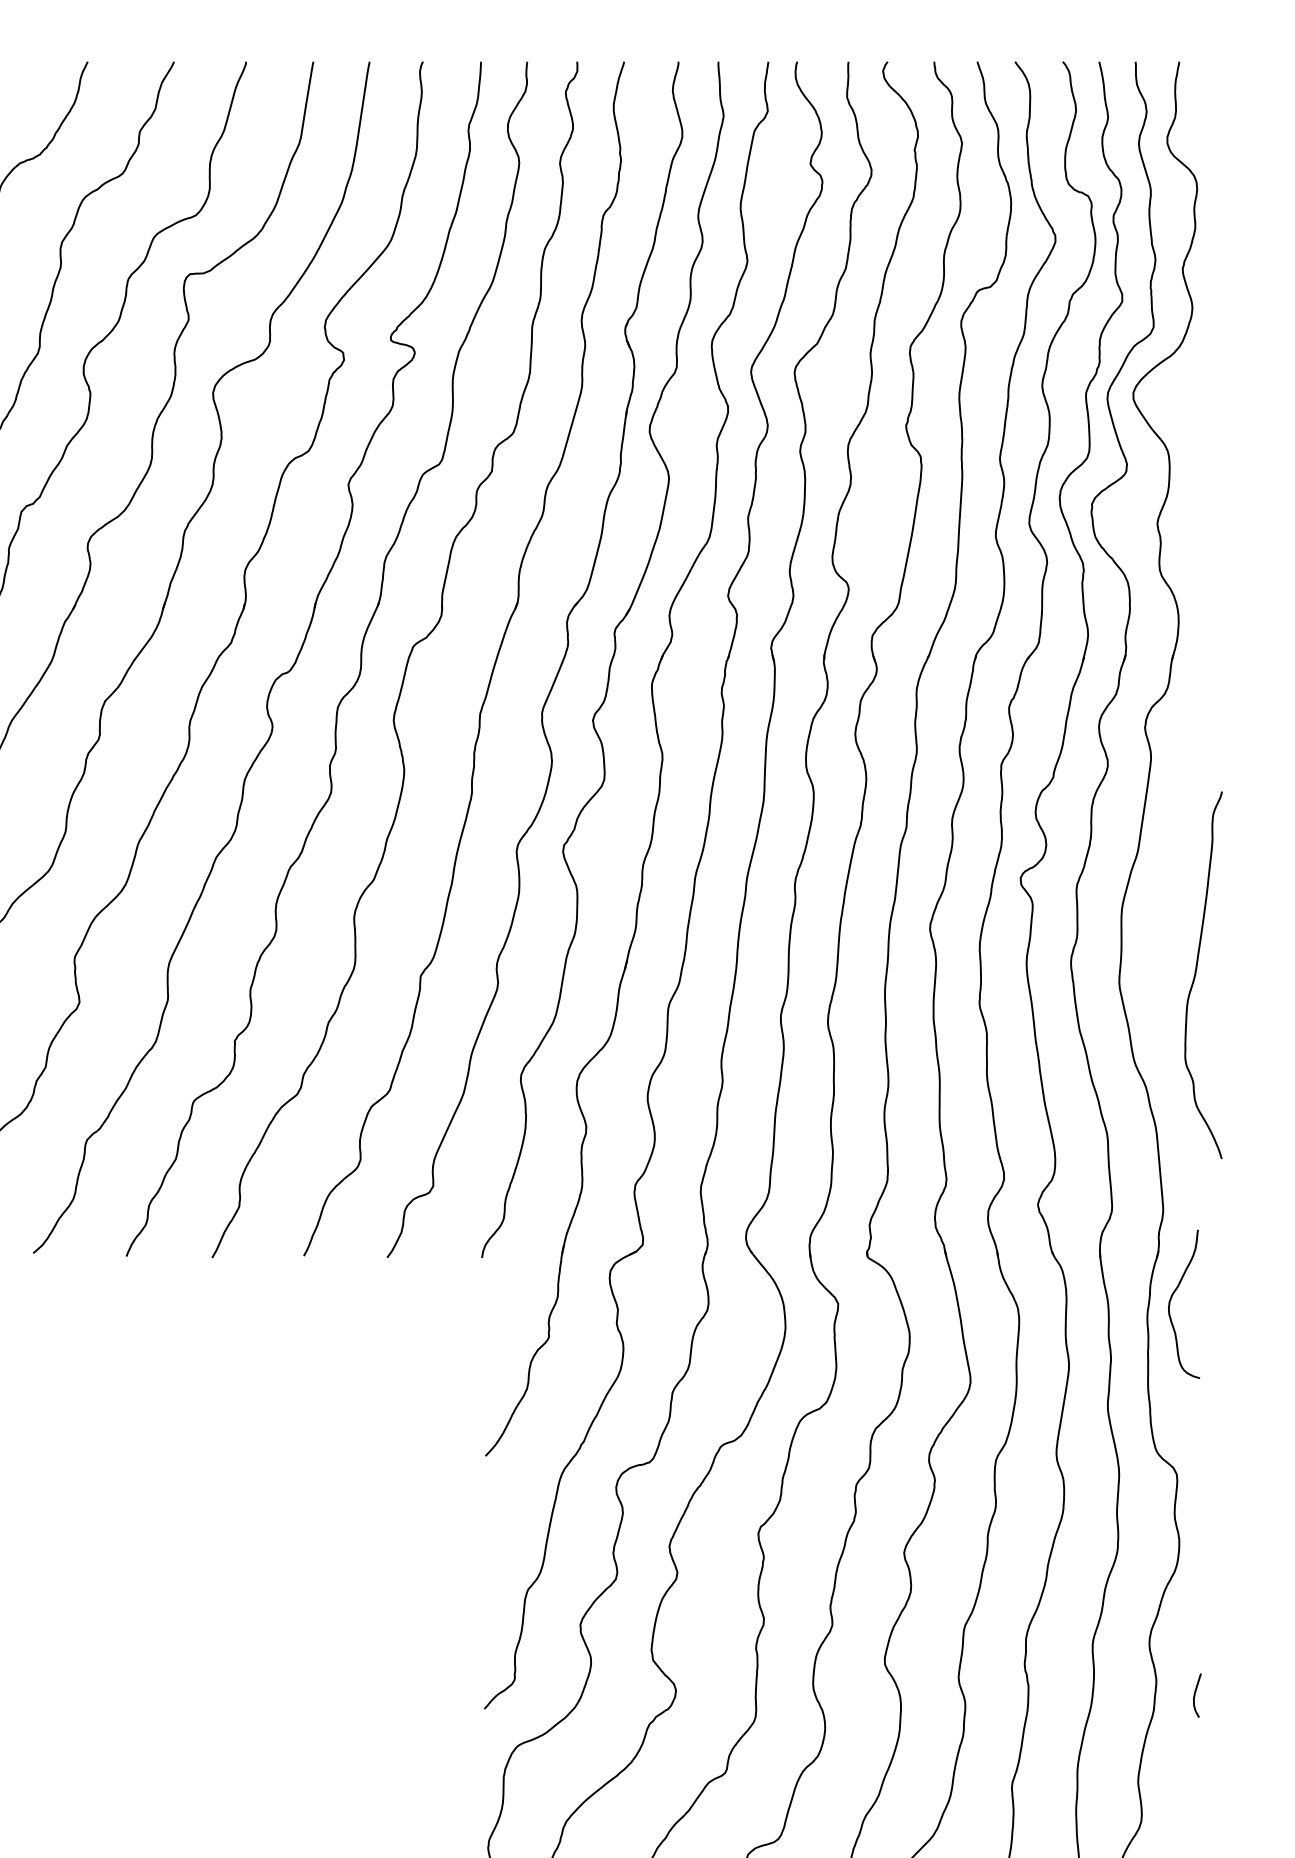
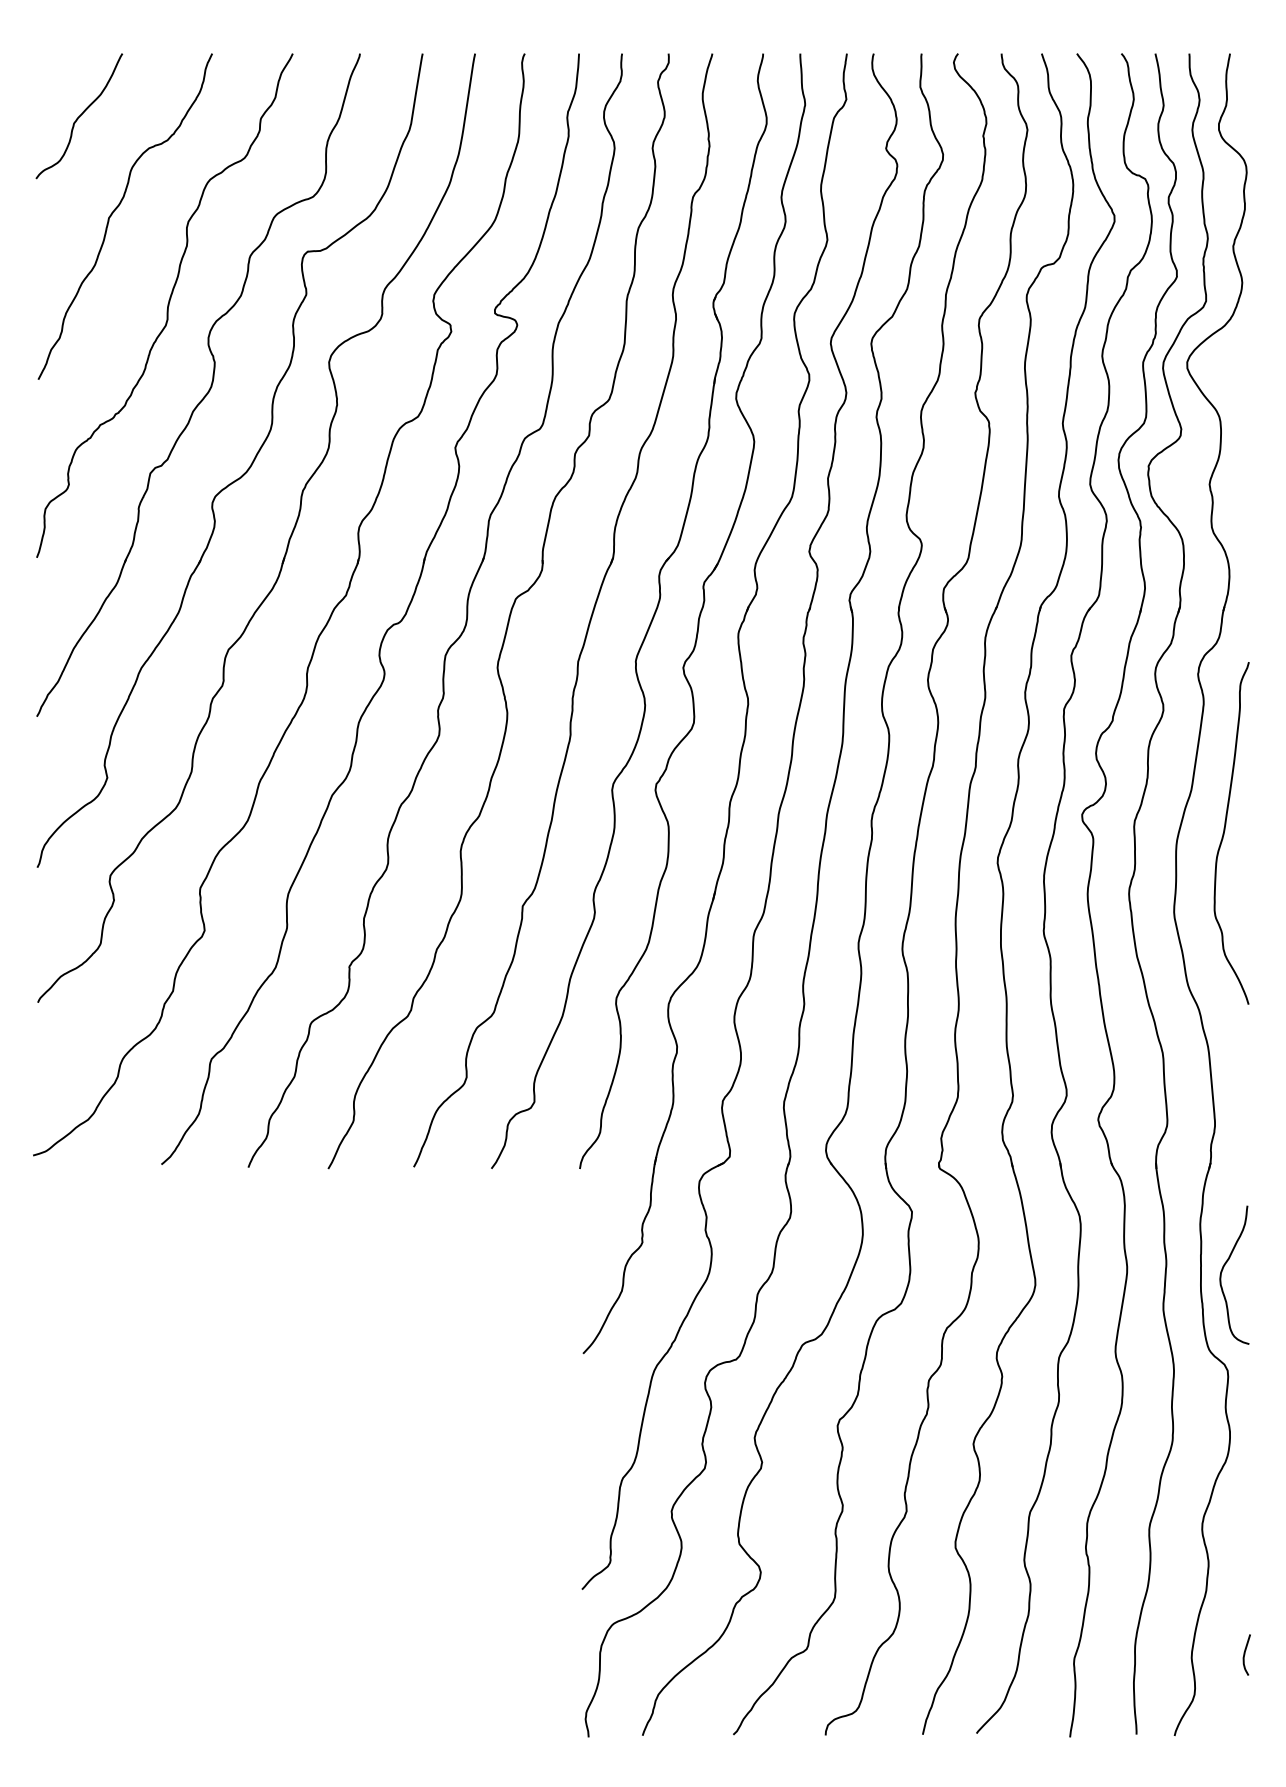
curve: (1196, 972) -> (1225, 830), moved
curve: (1172, 1298) -> (1223, 1269), moved
curve: (1195, 1695) -> (1245, 1654), moved

